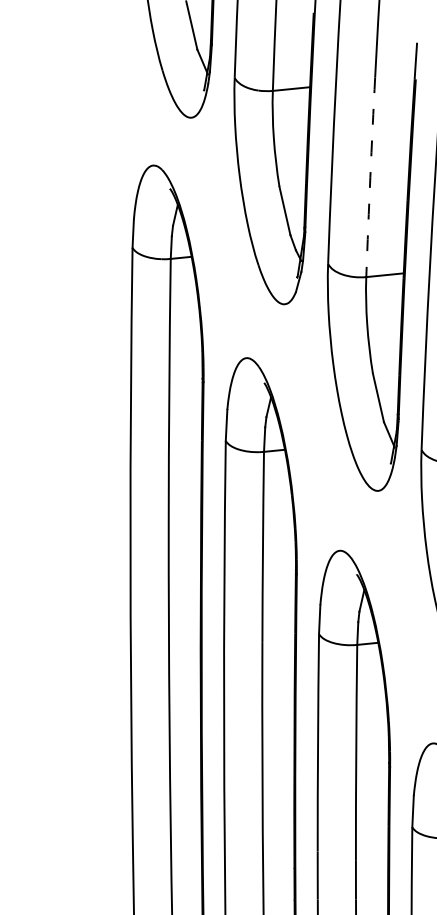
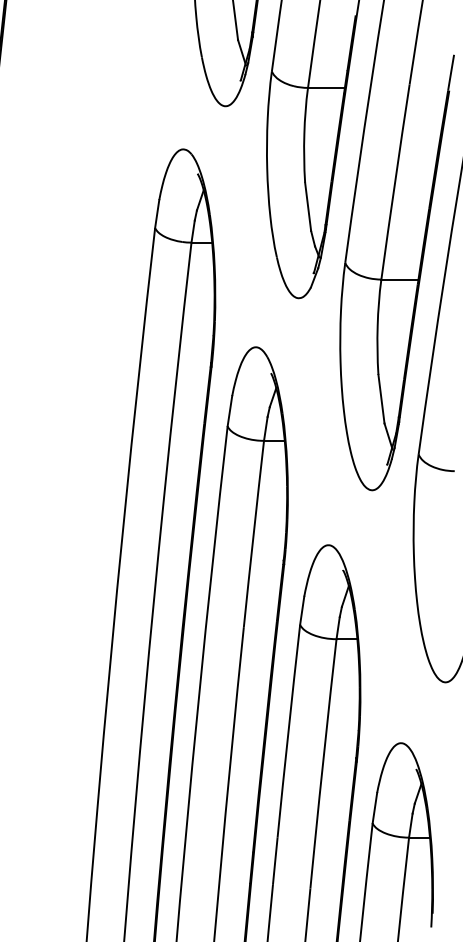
arc: (370, 177) -> (395, 182), dashed -> solid

